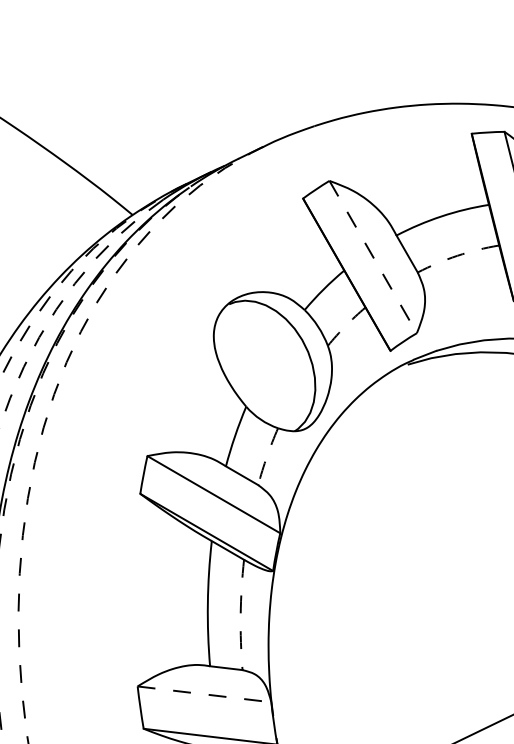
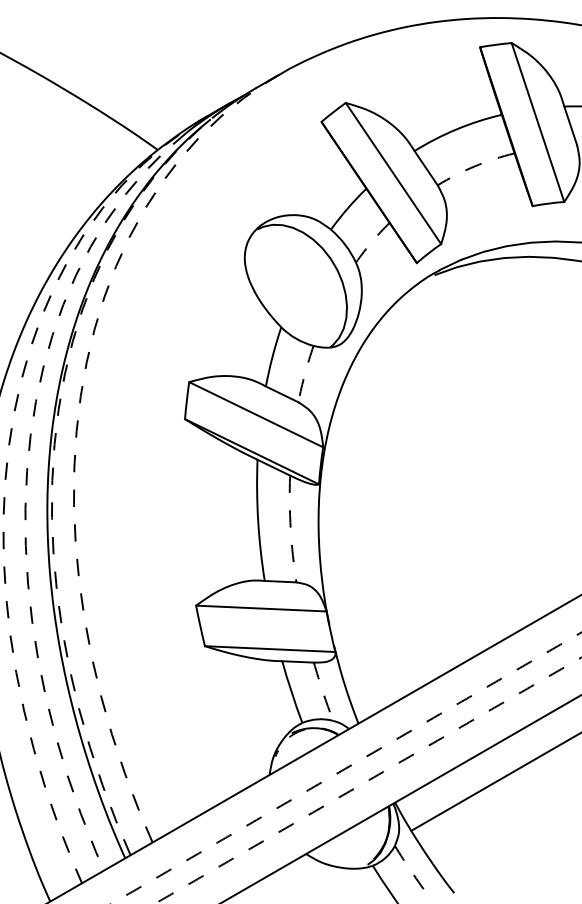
line: (373, 257) -> (393, 173), dashed -> solid
line: (204, 694) -> (261, 608), dashed -> solid

